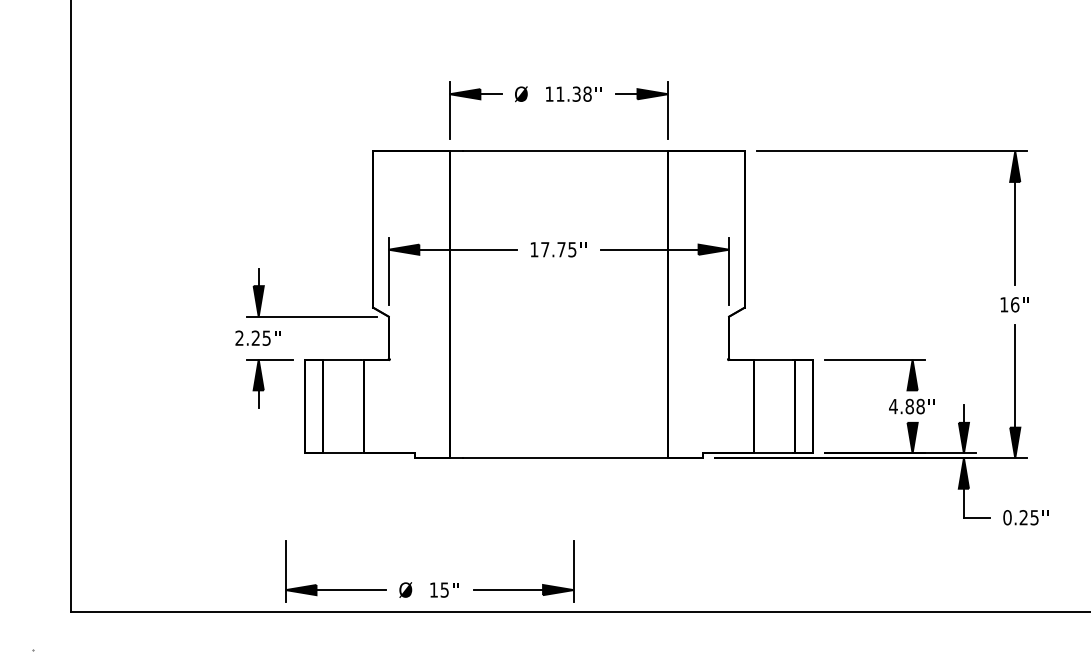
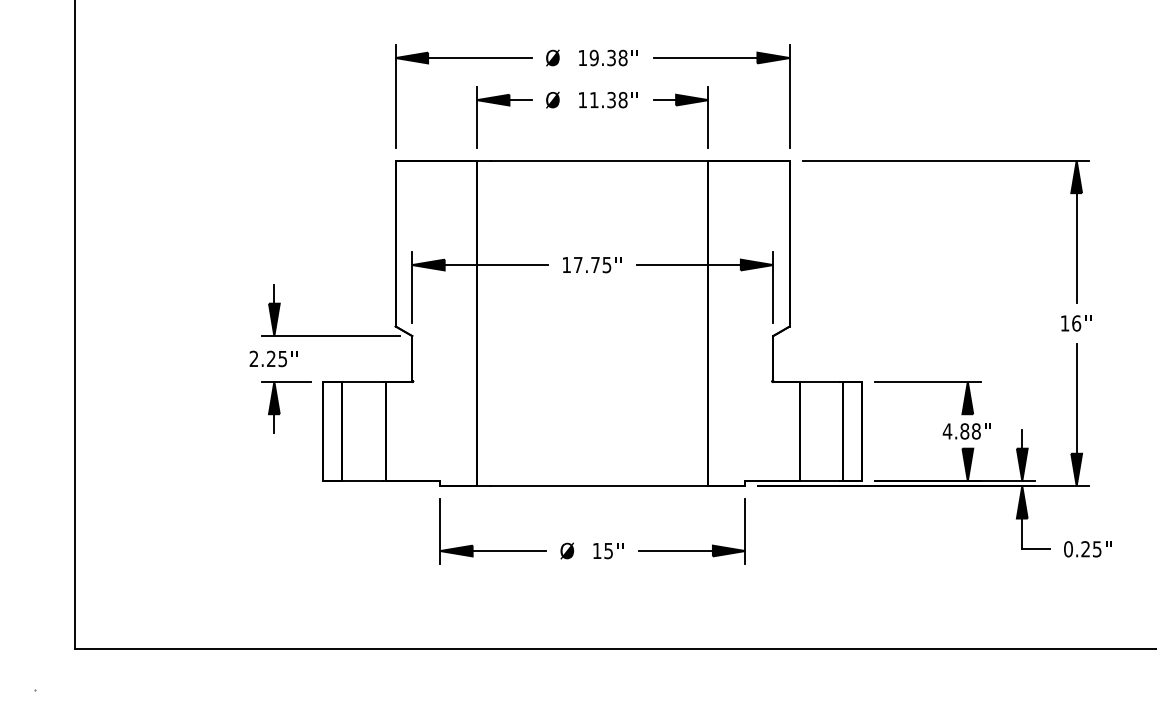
part: (558, 62) -> (592, 66), added
part: (430, 582) -> (593, 543), moved

